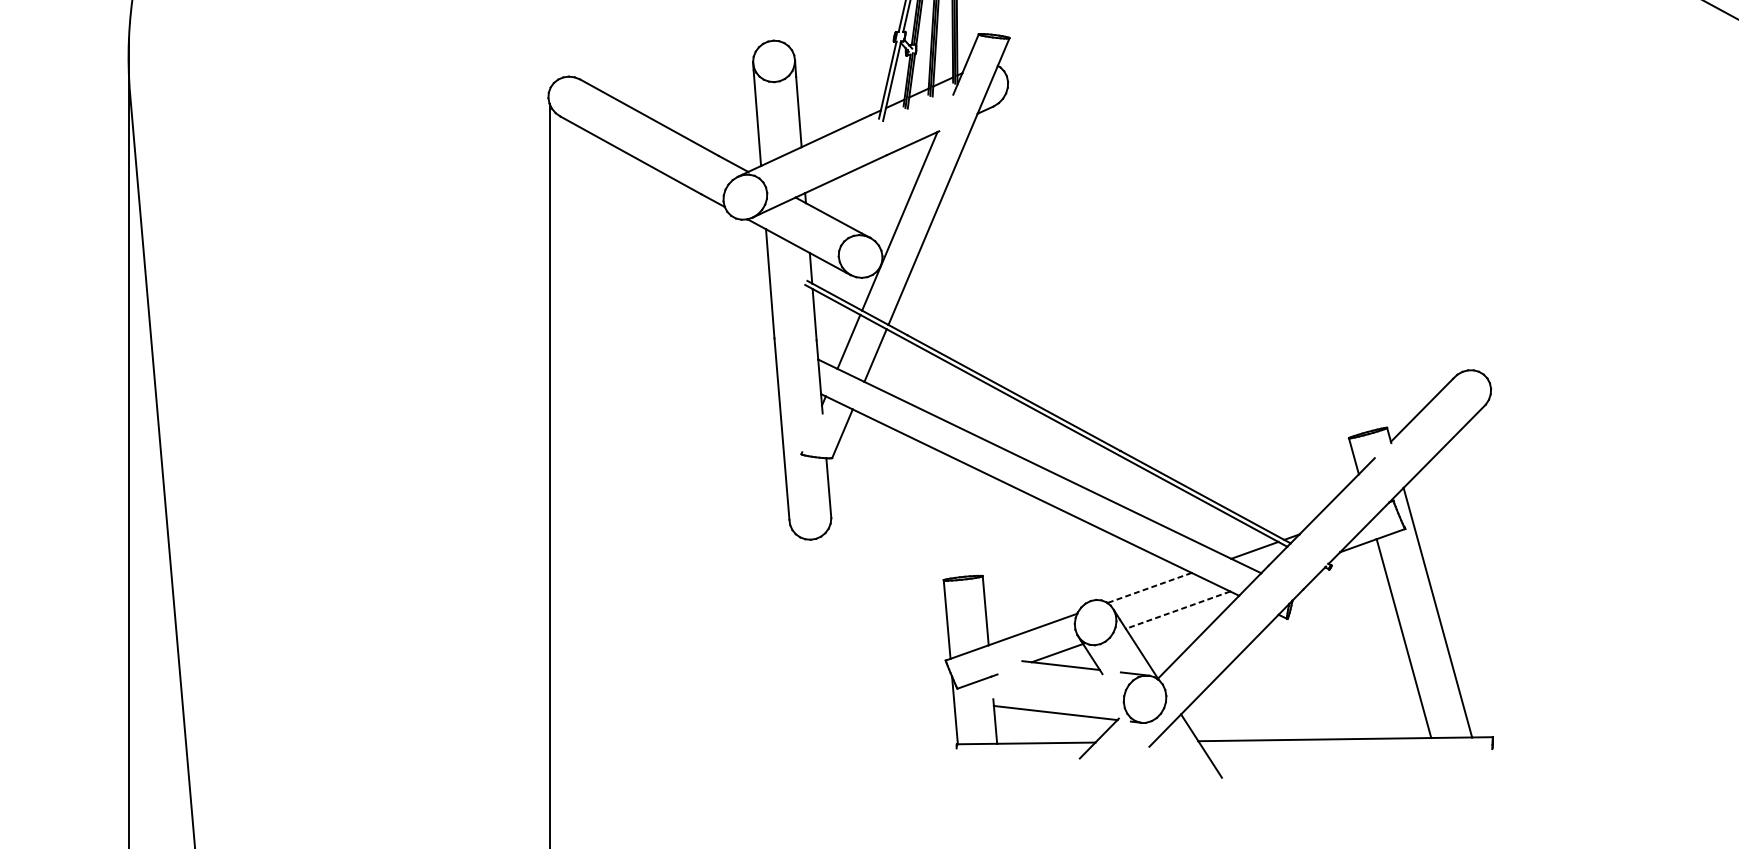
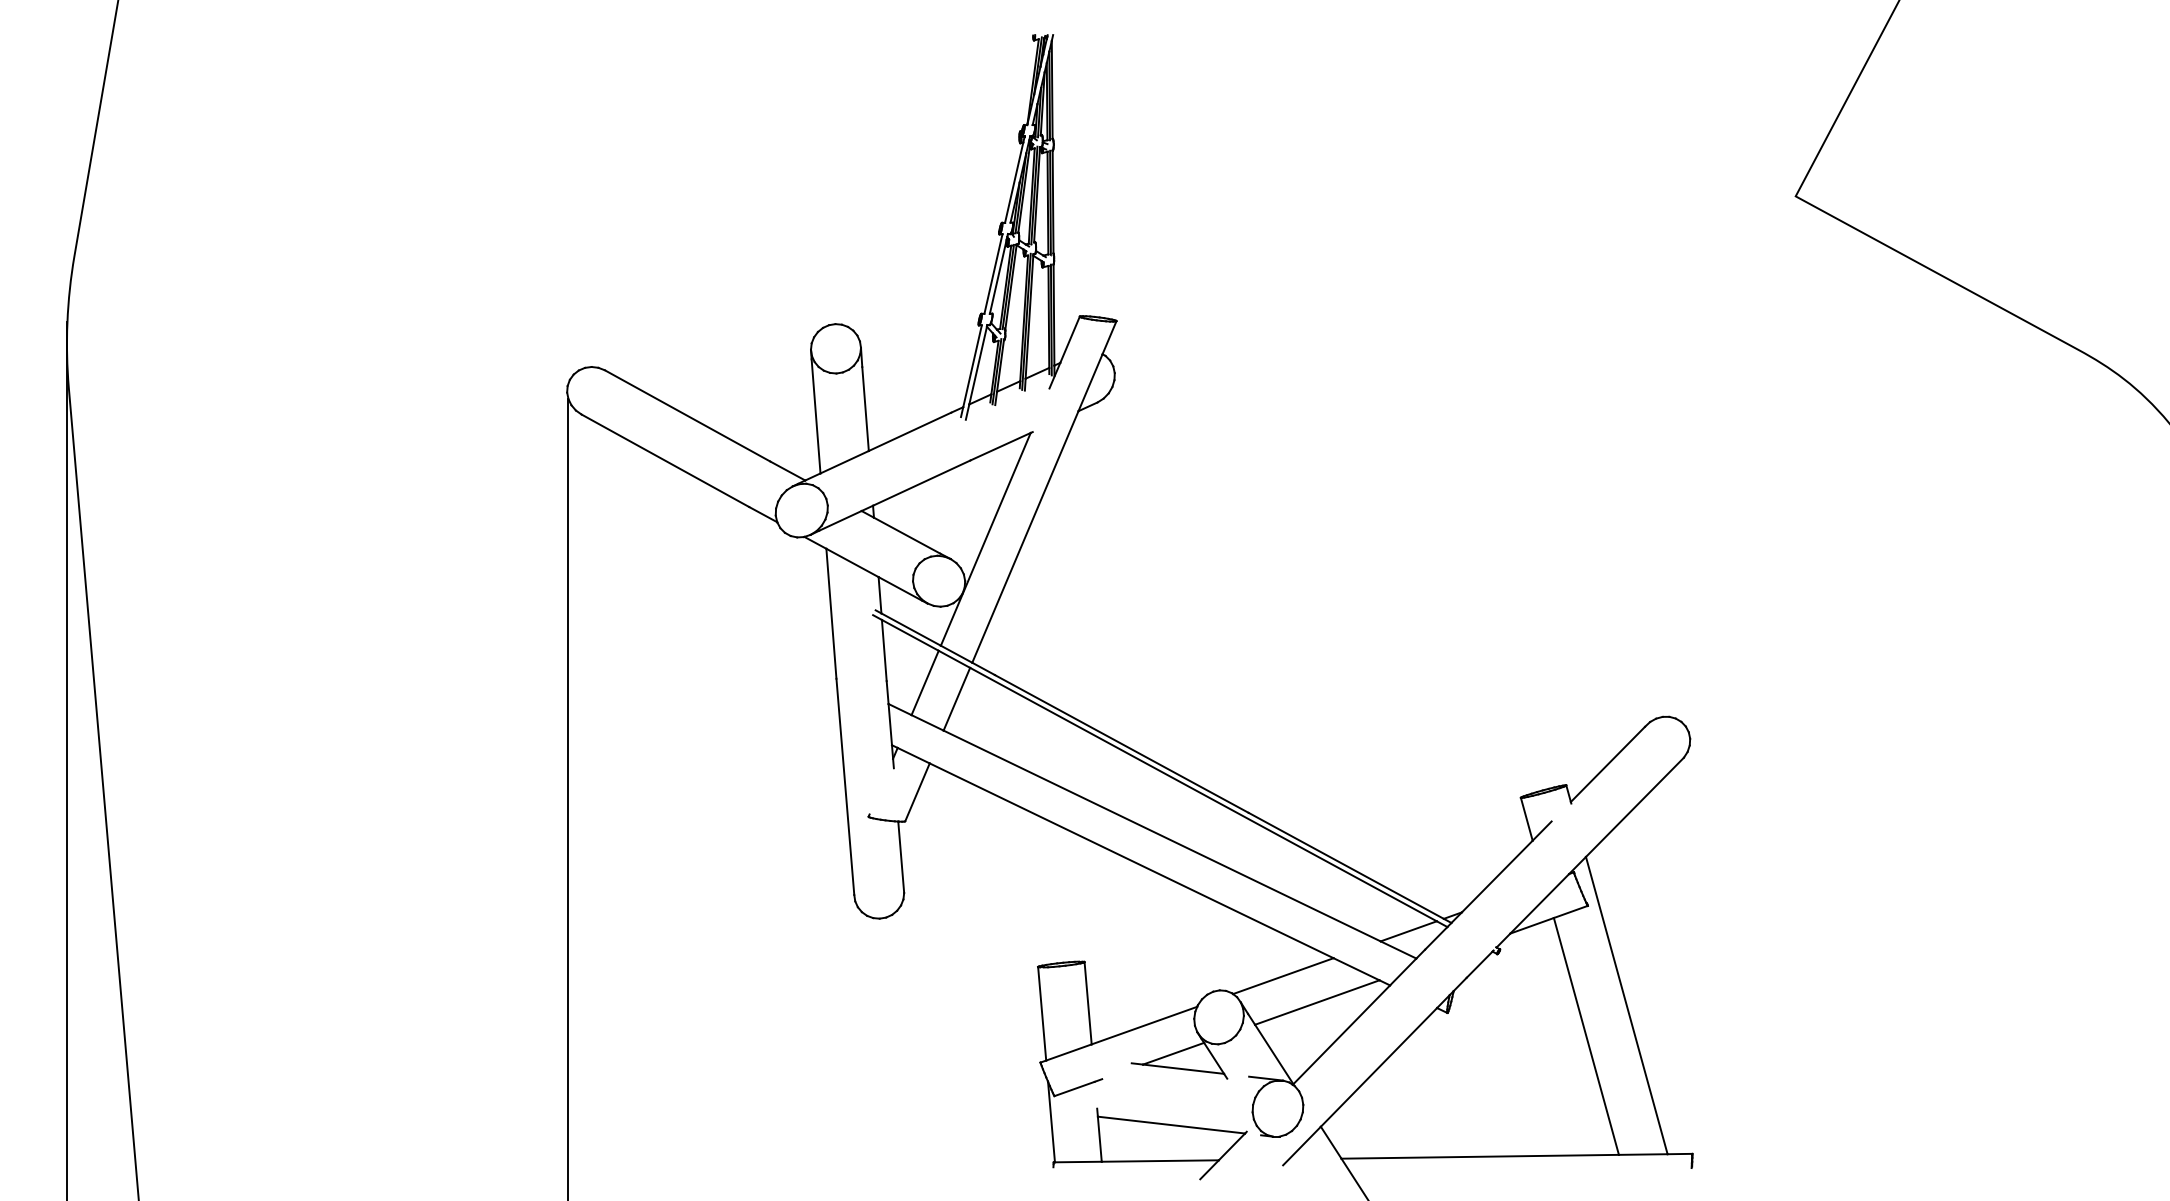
line: (1148, 588) -> (1282, 976), dashed -> solid
line: (1177, 610) -> (1316, 1002), dashed -> solid

